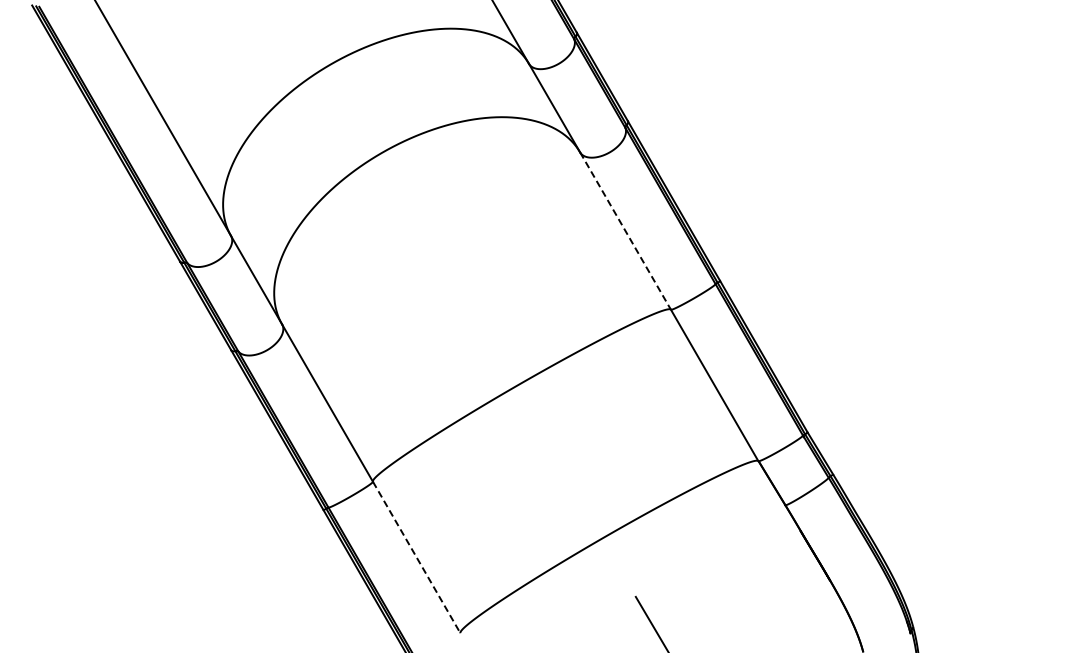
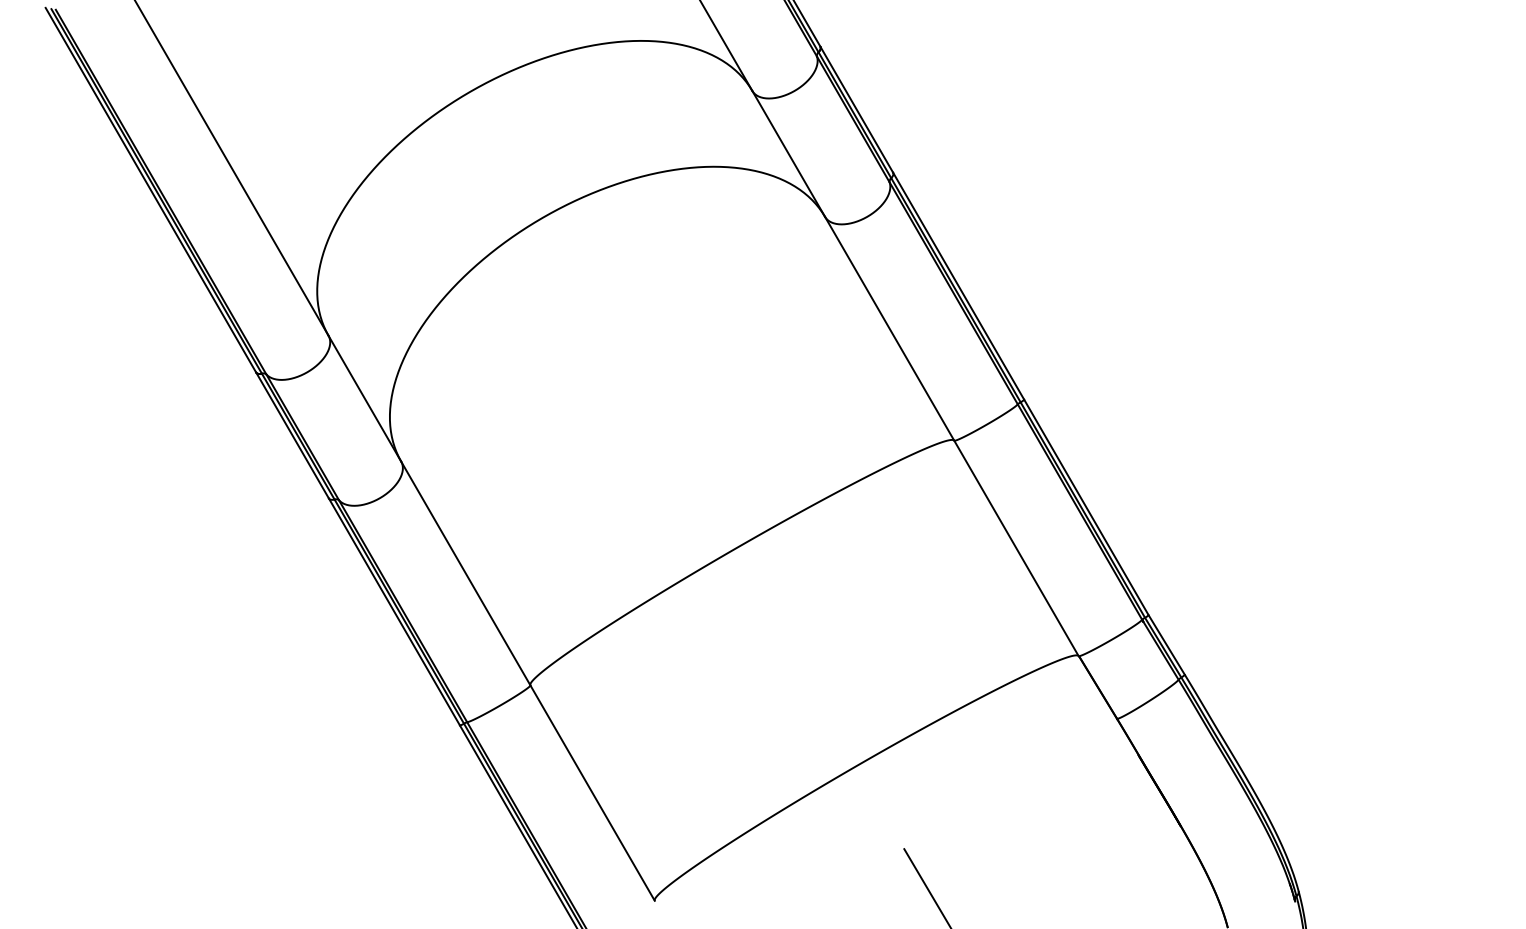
line: (625, 231) -> (889, 329), dashed -> solid
line: (416, 557) -> (592, 793), dashed -> solid

